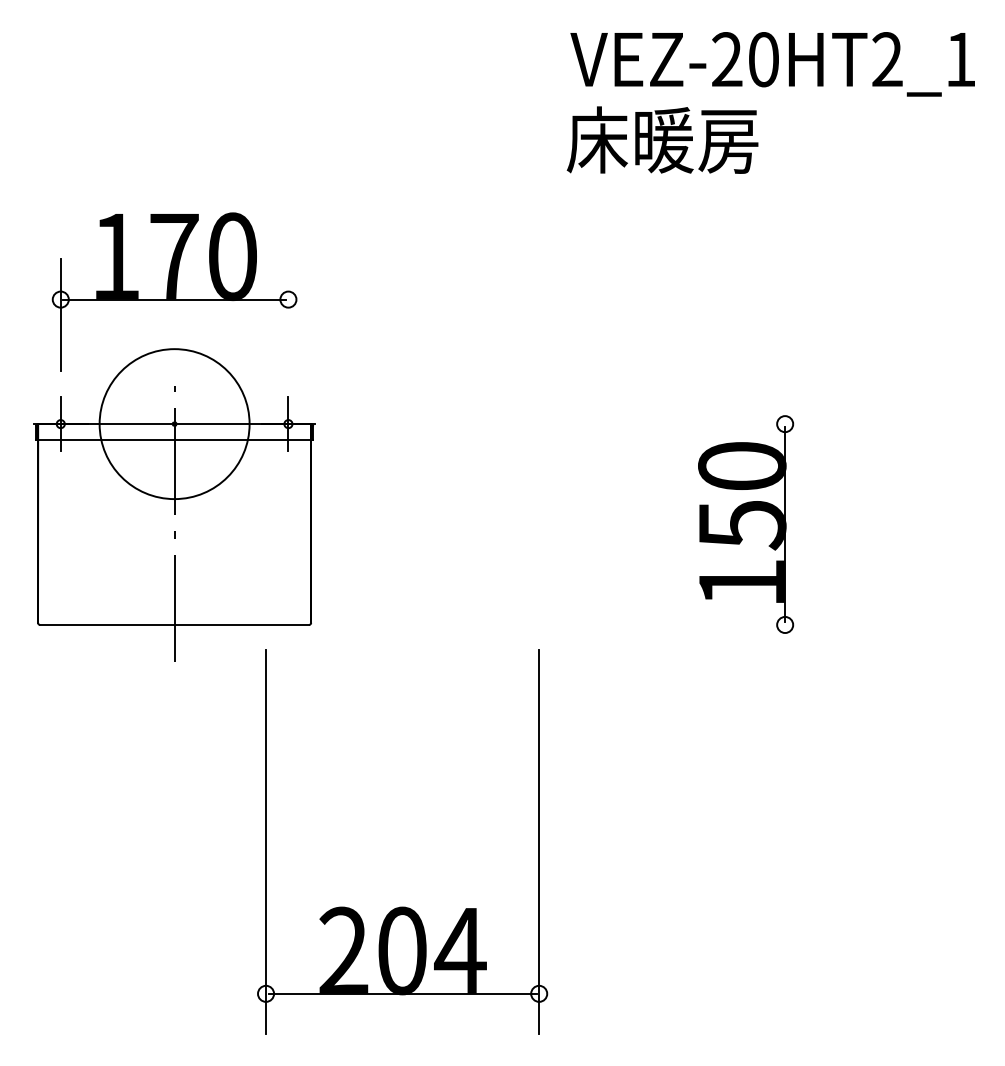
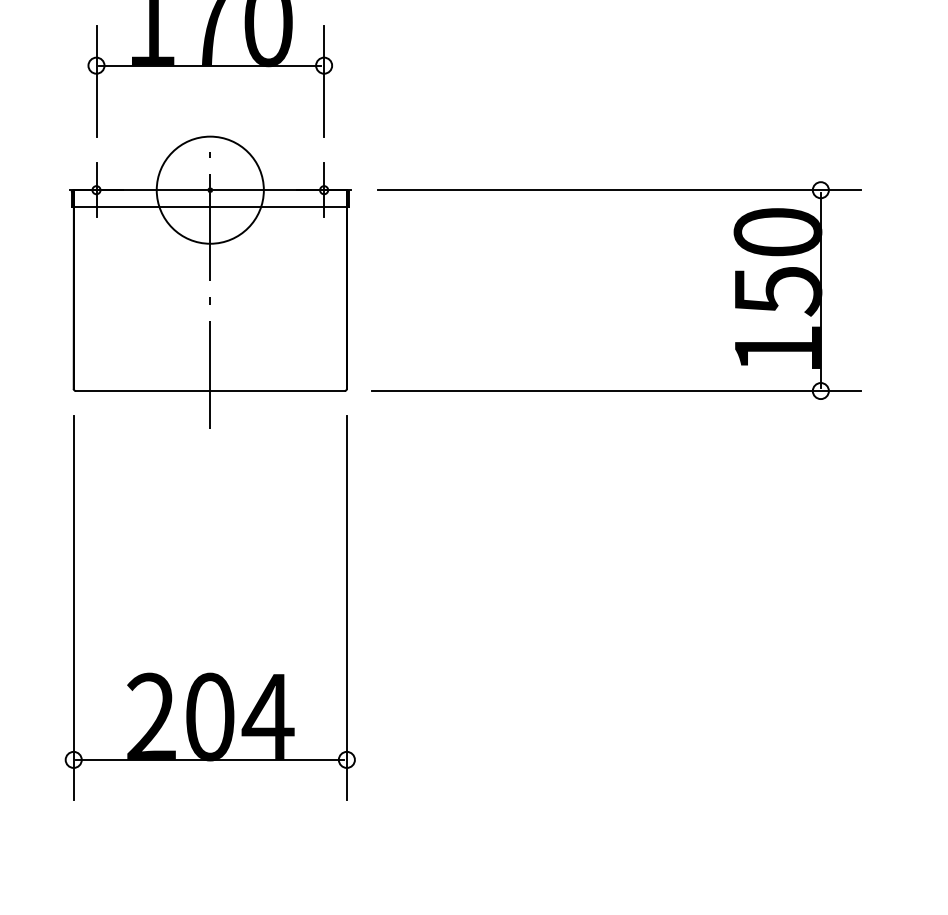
line: (288, 314) -> (324, 80), added
circle: (174, 423) -> (210, 189), size x0.71
line: (583, 424) -> (619, 190), added
line: (580, 624) -> (616, 390), added
part: (402, 906) -> (210, 672), moved

